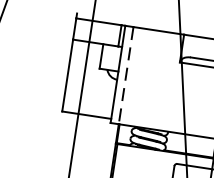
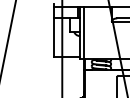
line: (126, 76) -> (84, 33), dashed -> solid

